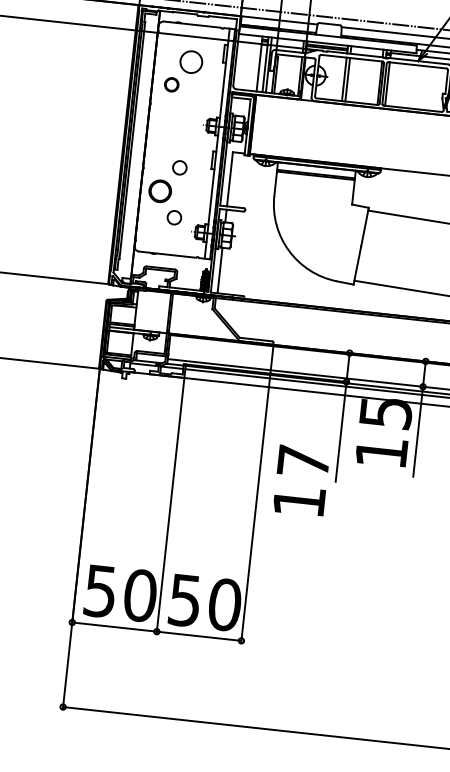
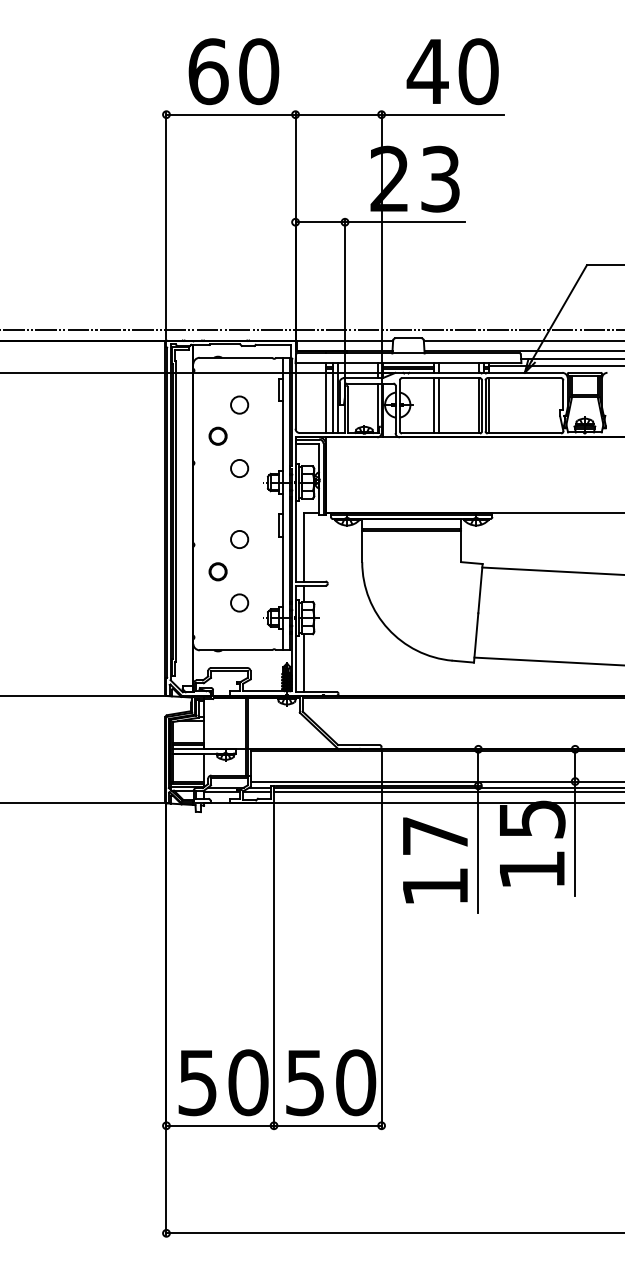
circle: (191, 61) -> (239, 404), size x0.62
circle: (185, 112) -> (239, 468), added
circle: (159, 191) -> (217, 571), size x0.62
text: (301, 480) -> (435, 860), moved

